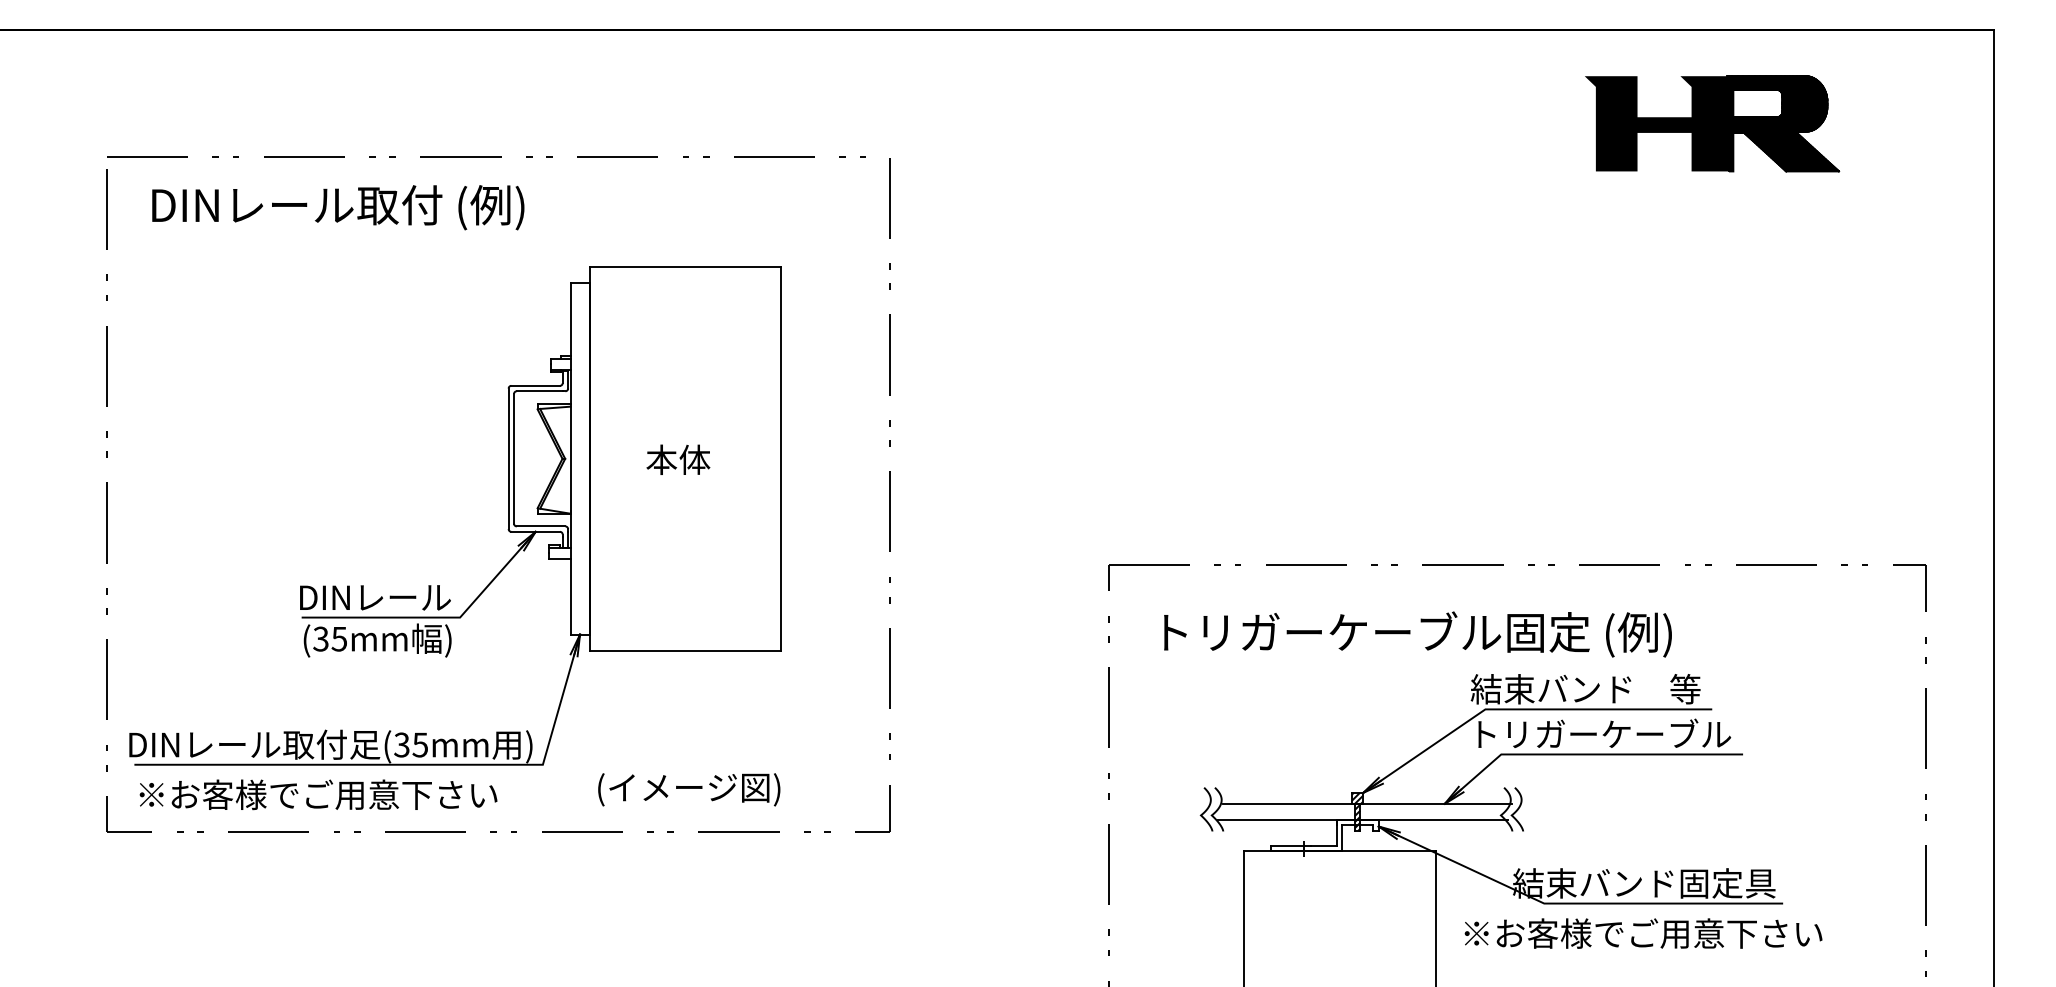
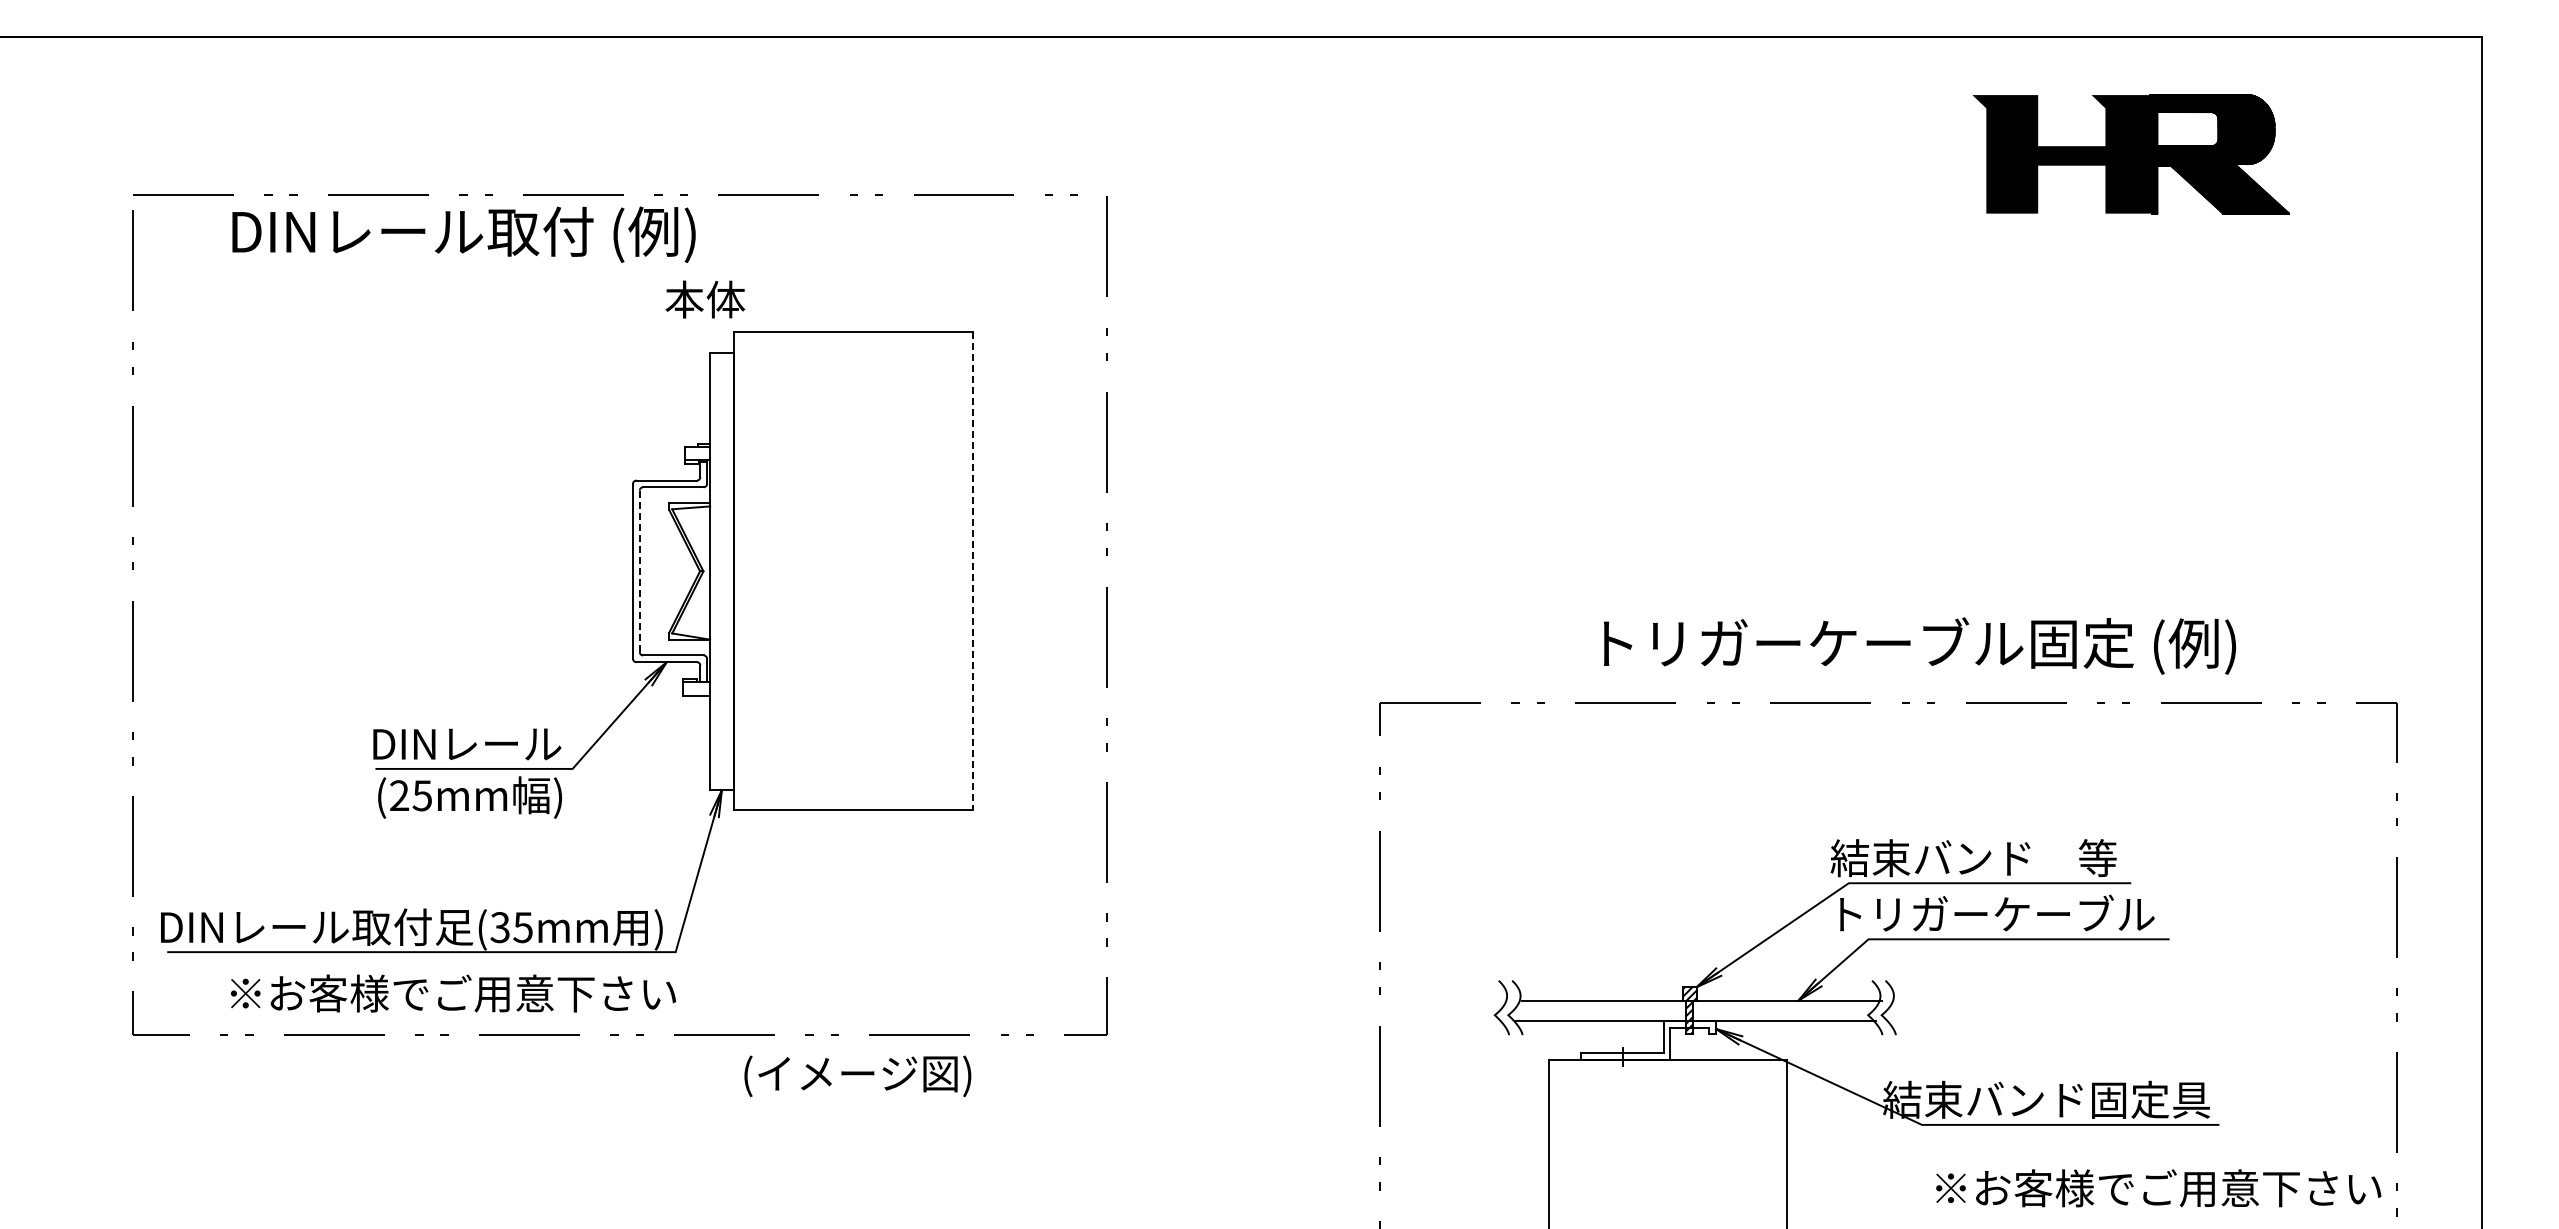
text: (337, 207) -> (463, 234), moved
line: (513, 458) -> (639, 571), solid -> dashed
line: (781, 458) -> (972, 571), solid -> dashed
text: (678, 459) -> (705, 299), moved
text: (1417, 634) -> (1919, 645), moved
text: (321, 638) -> (399, 795), (35mm -> (25mm
text: (688, 789) -> (857, 1076), moved
text: (318, 794) -> (453, 993), moved
text: (1643, 933) -> (2158, 1188), moved

